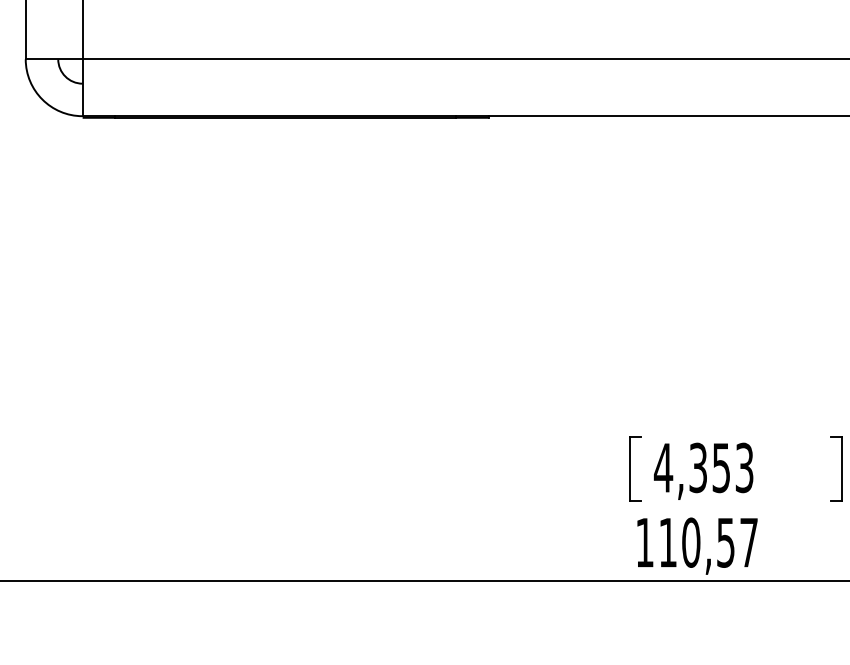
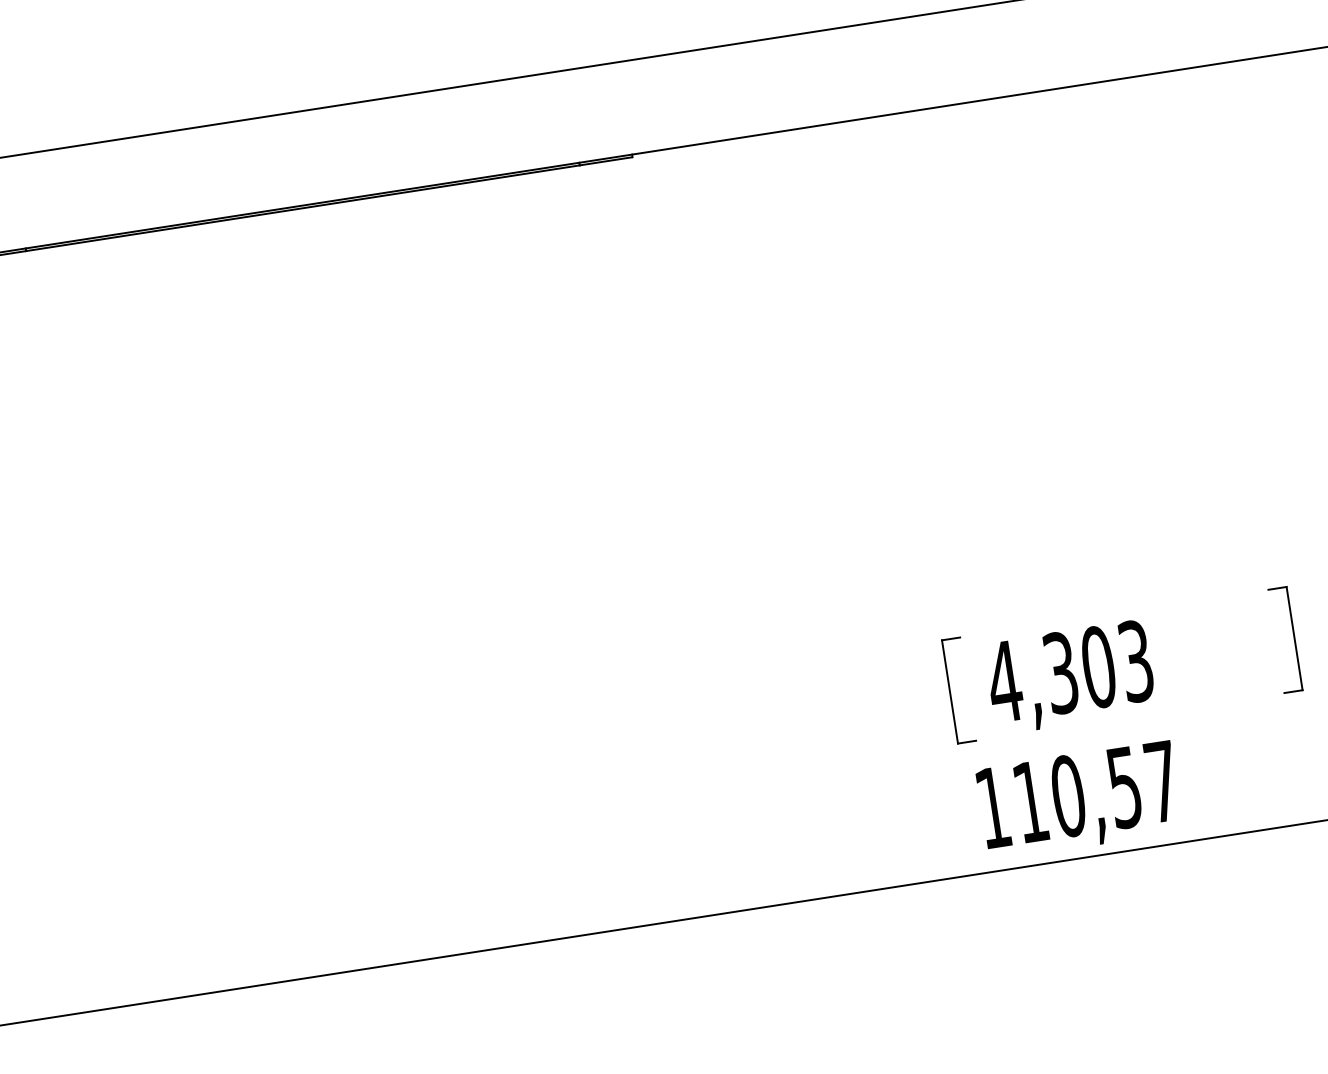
text: (721, 467) -> (1098, 666), 4,353 -> 4,303

